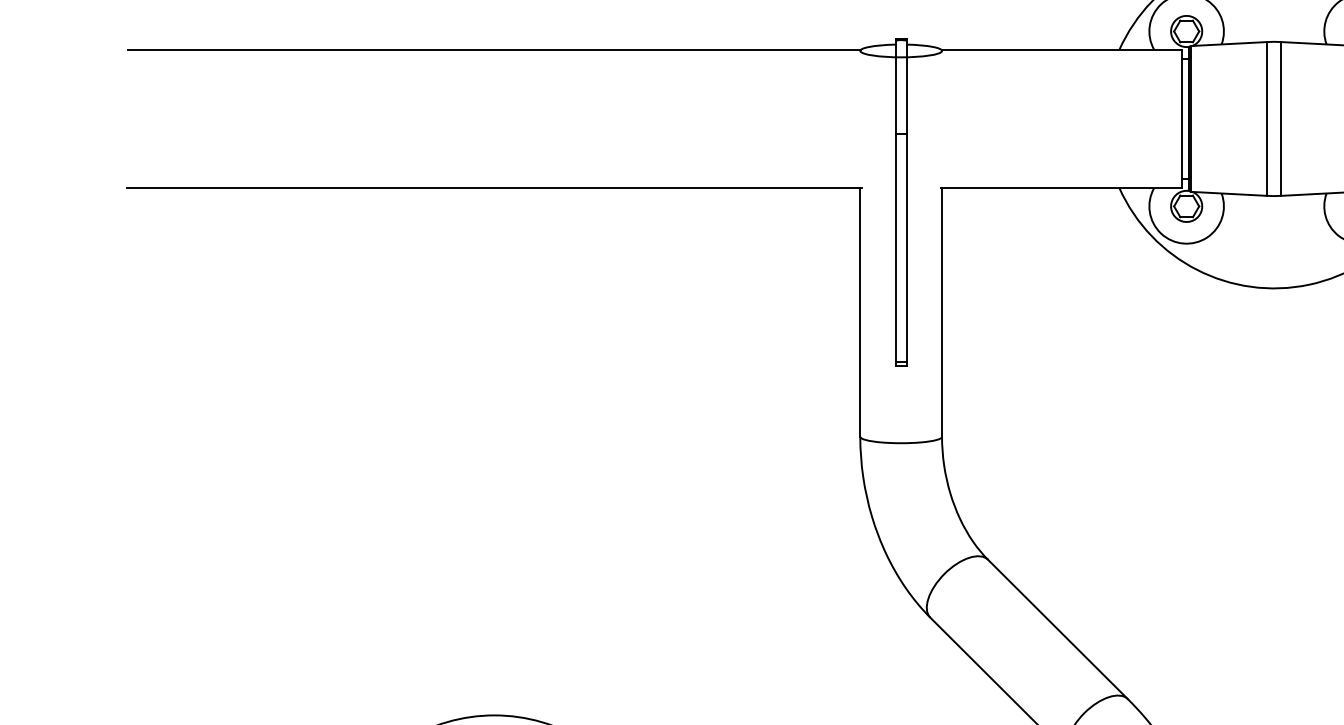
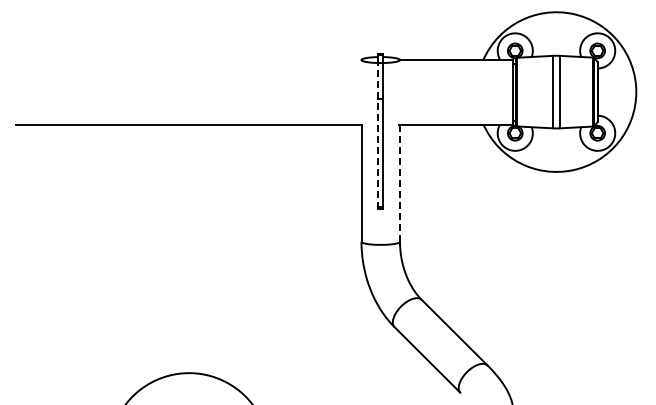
line: (493, 49) -> (188, 59), removed
line: (896, 211) -> (378, 135), solid -> dashed
line: (943, 312) -> (400, 183), solid -> dashed

